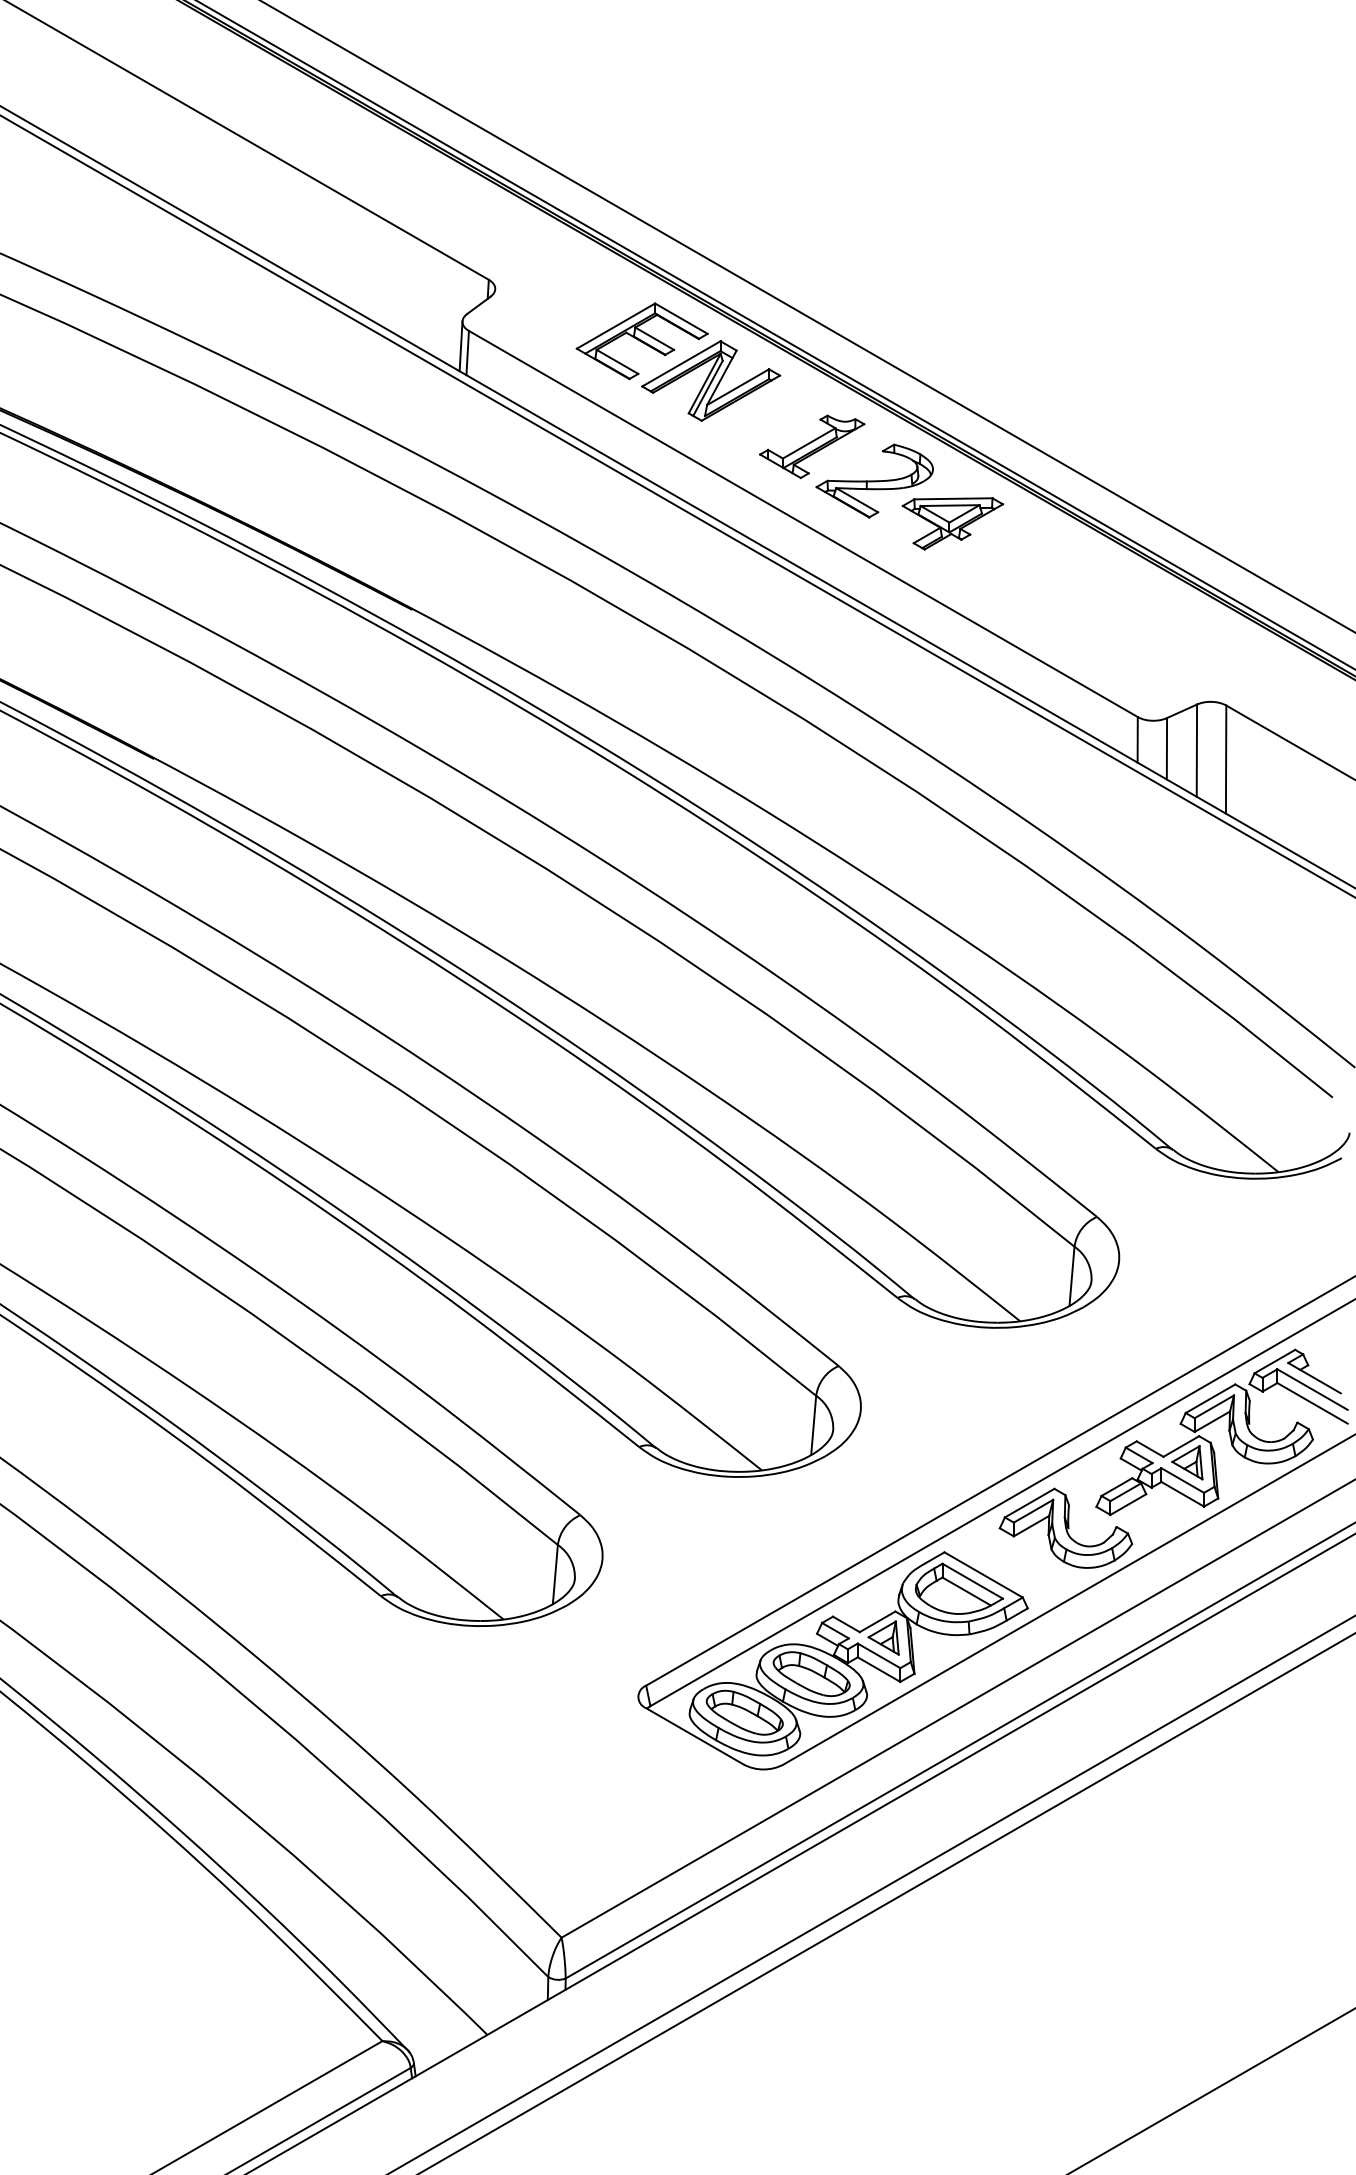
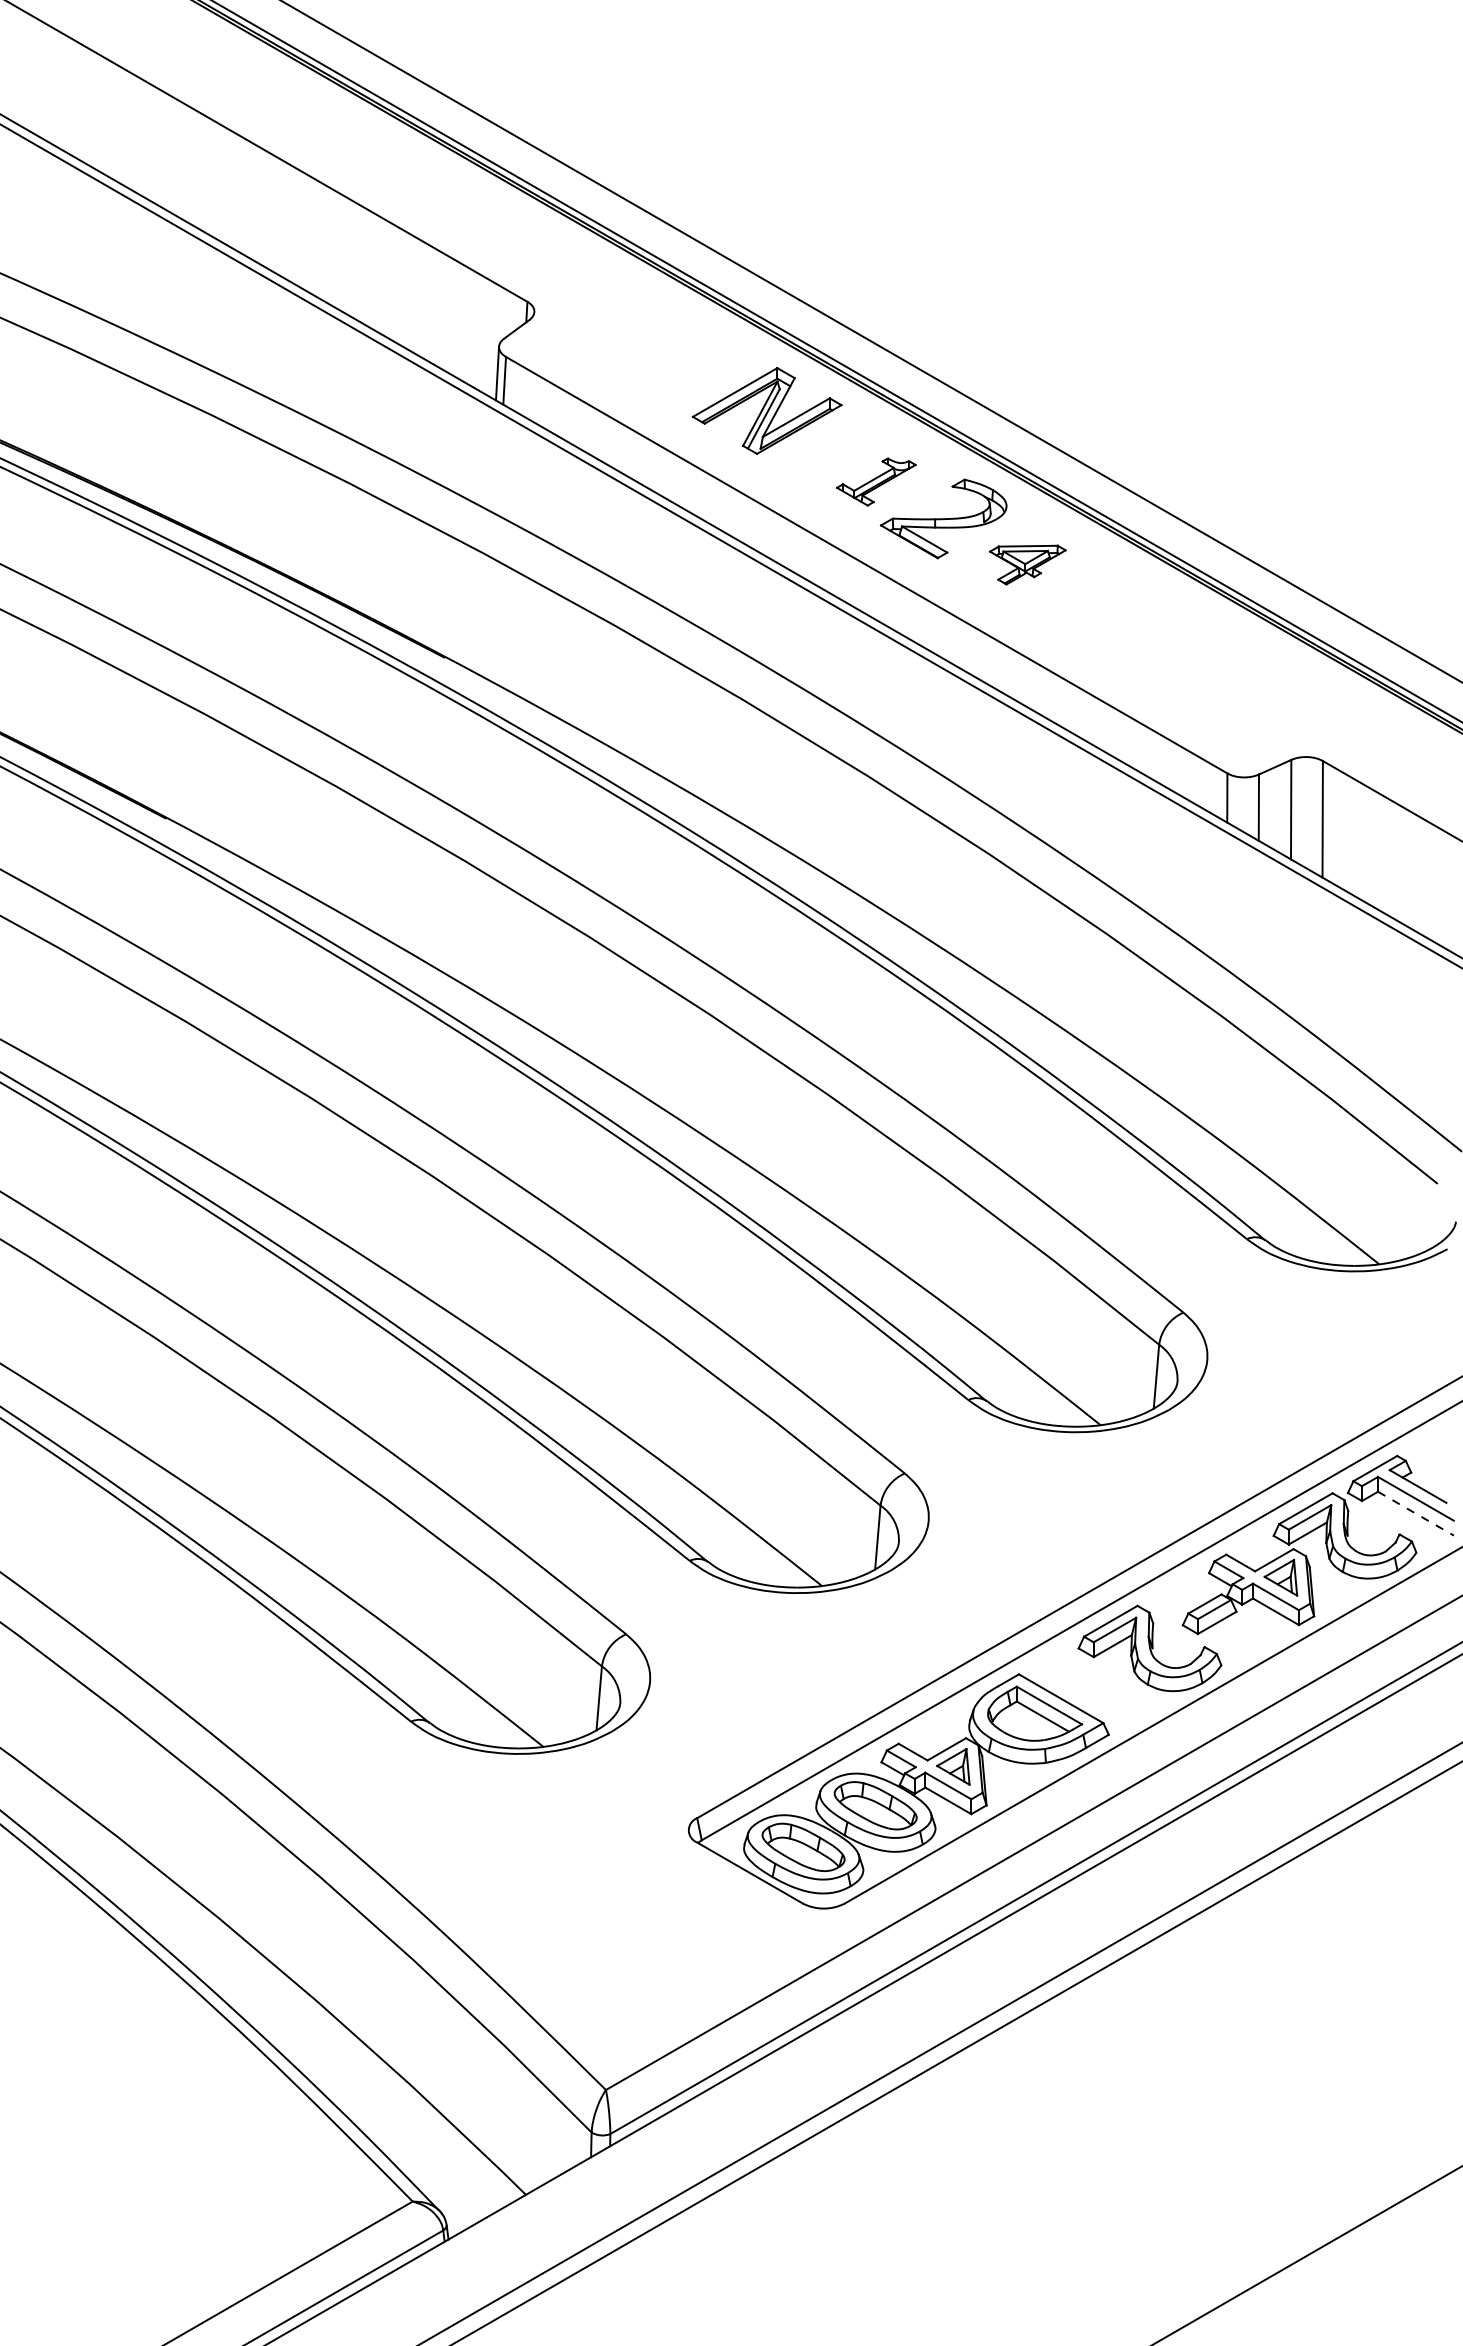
part: (641, 341) -> (692, 368), removed
part: (812, 446) -> (876, 481), size x0.7
part: (952, 523) -> (1027, 564), size x0.7
line: (1312, 1403) -> (1415, 1513), solid -> dashed

